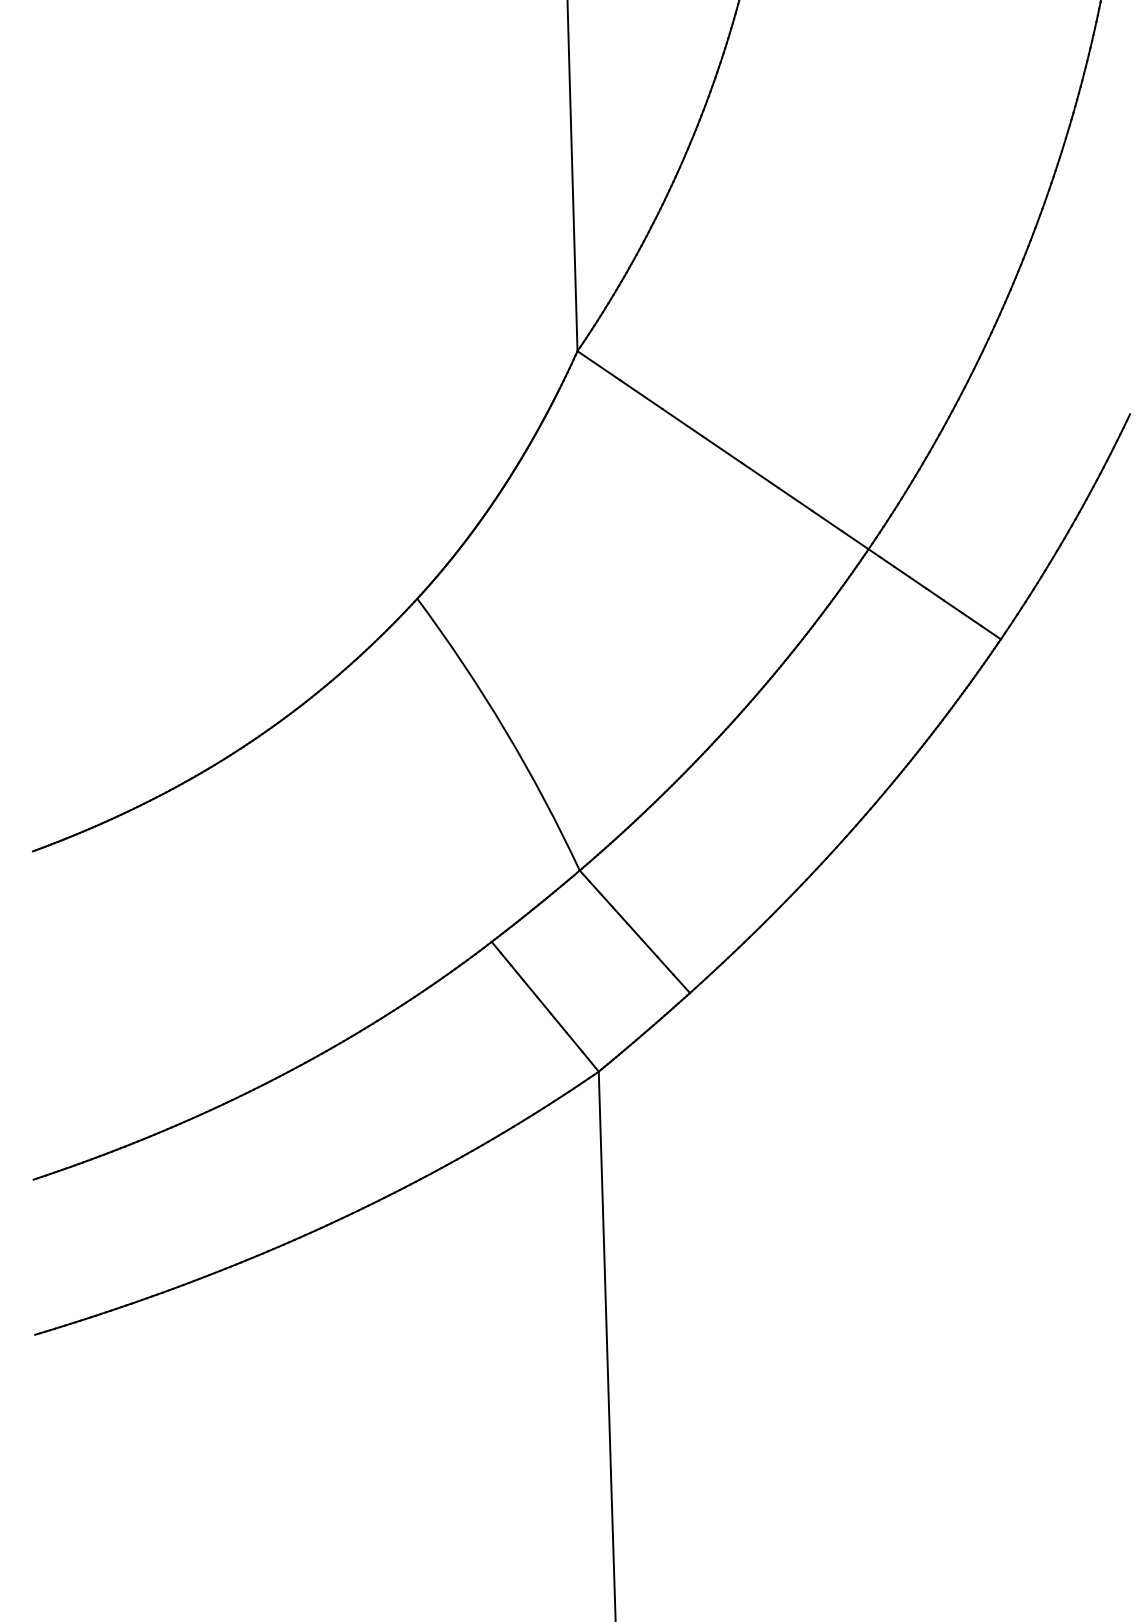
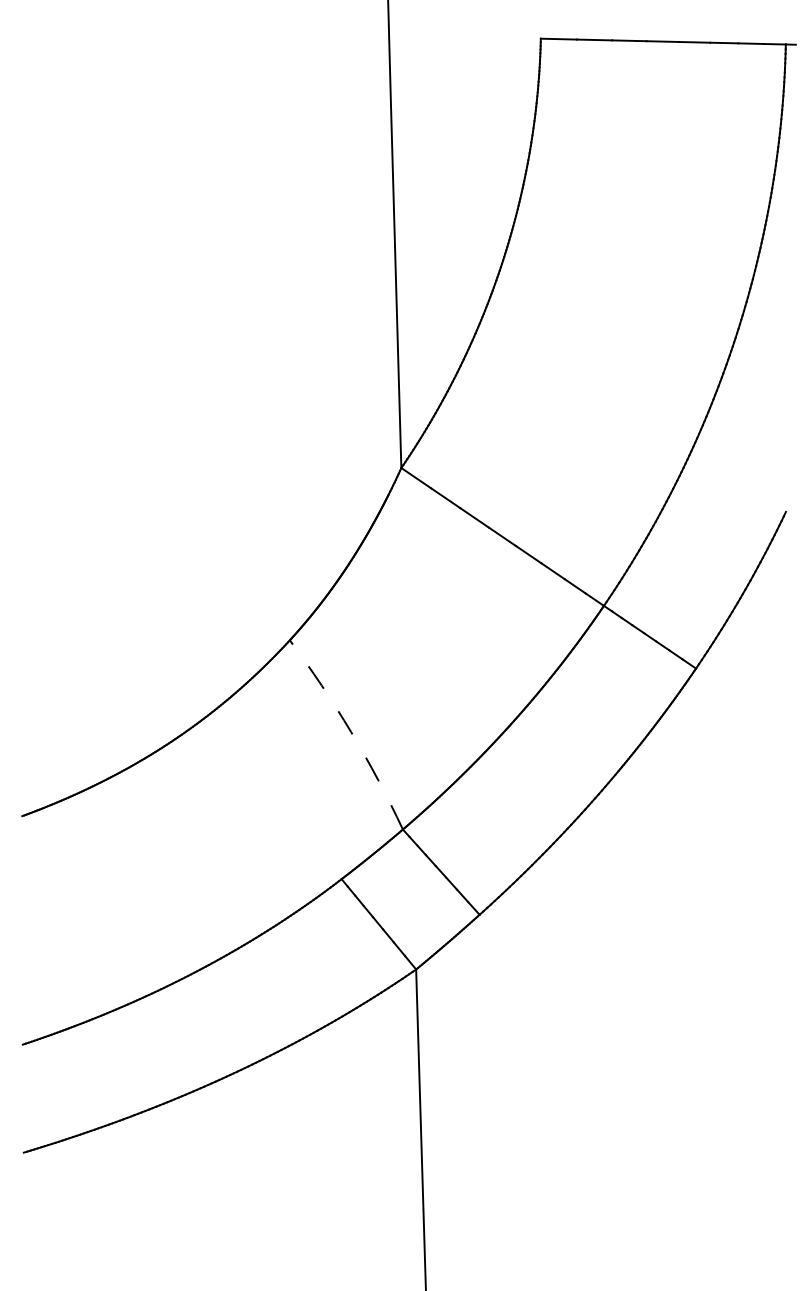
arc: (505, 731) -> (351, 732), solid -> dashed

